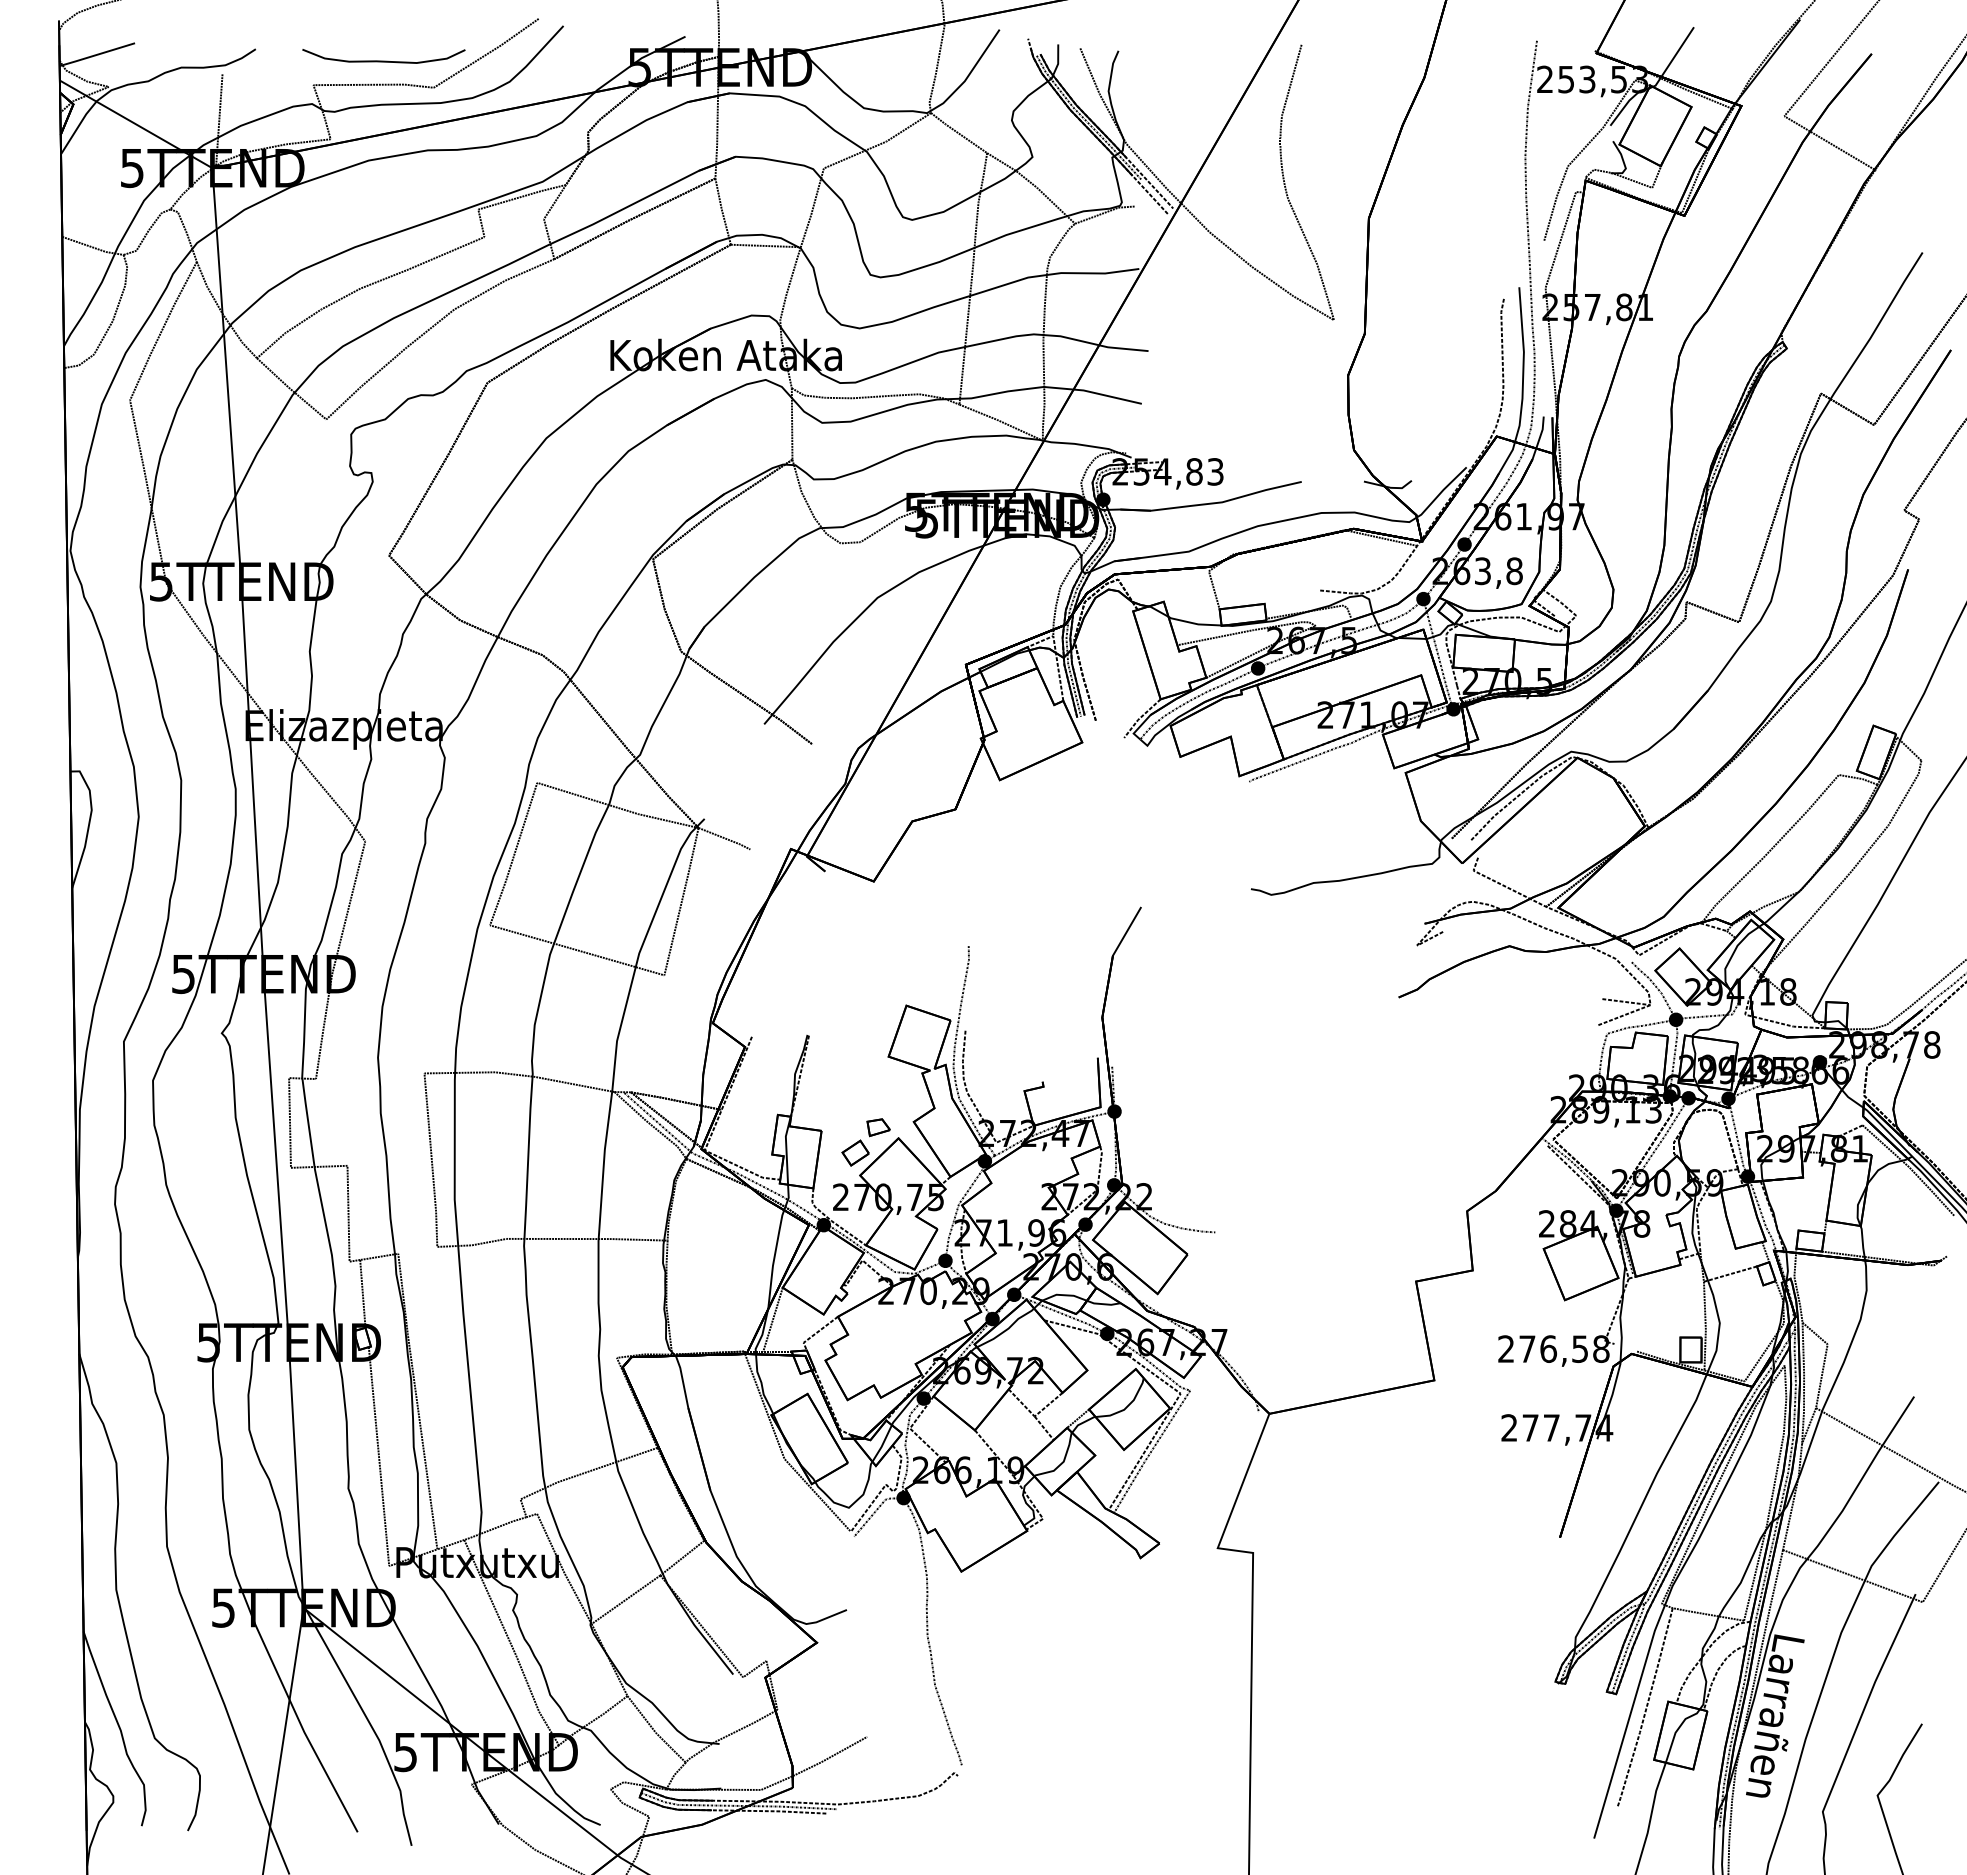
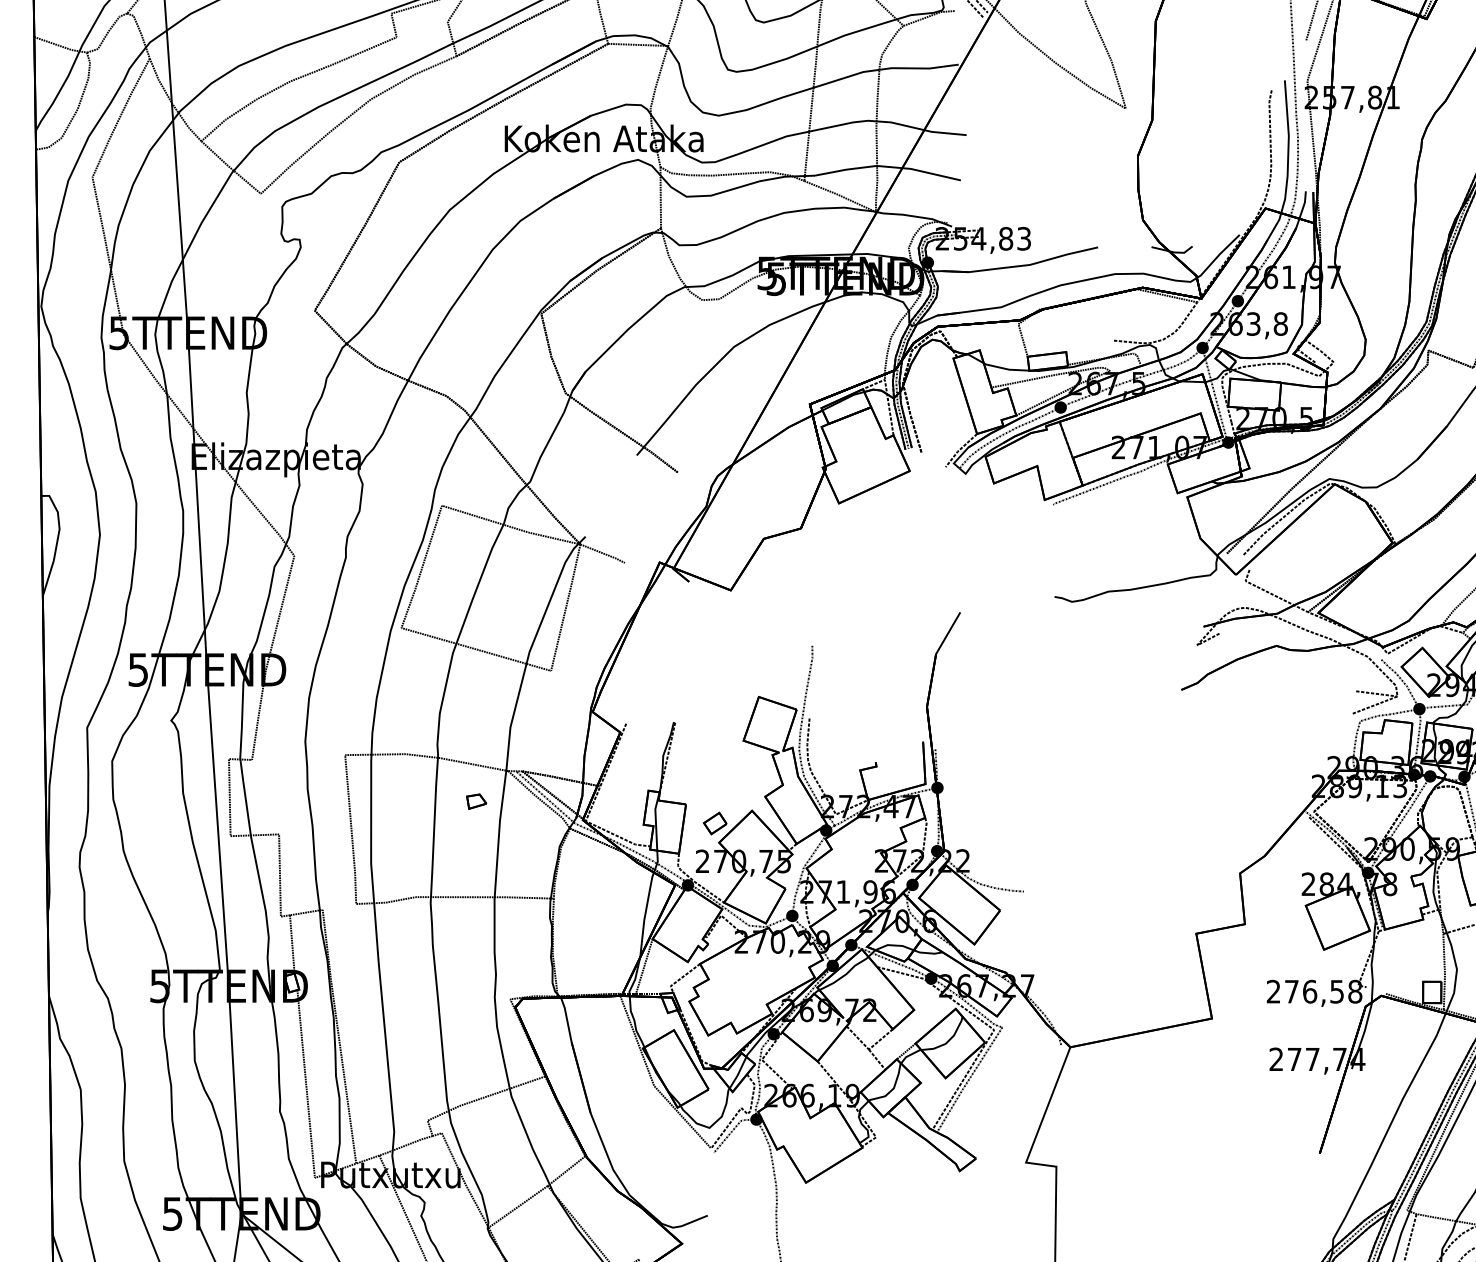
part: (878, 1127) -> (476, 801), moved

